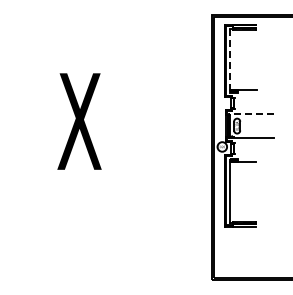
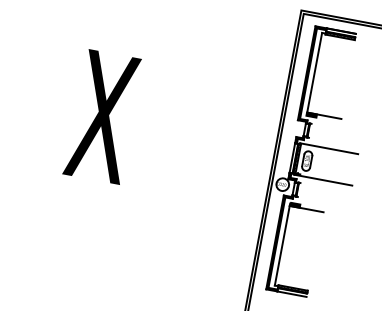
line: (230, 59) -> (314, 72), dashed -> solid
line: (251, 113) -> (328, 148), dashed -> solid

